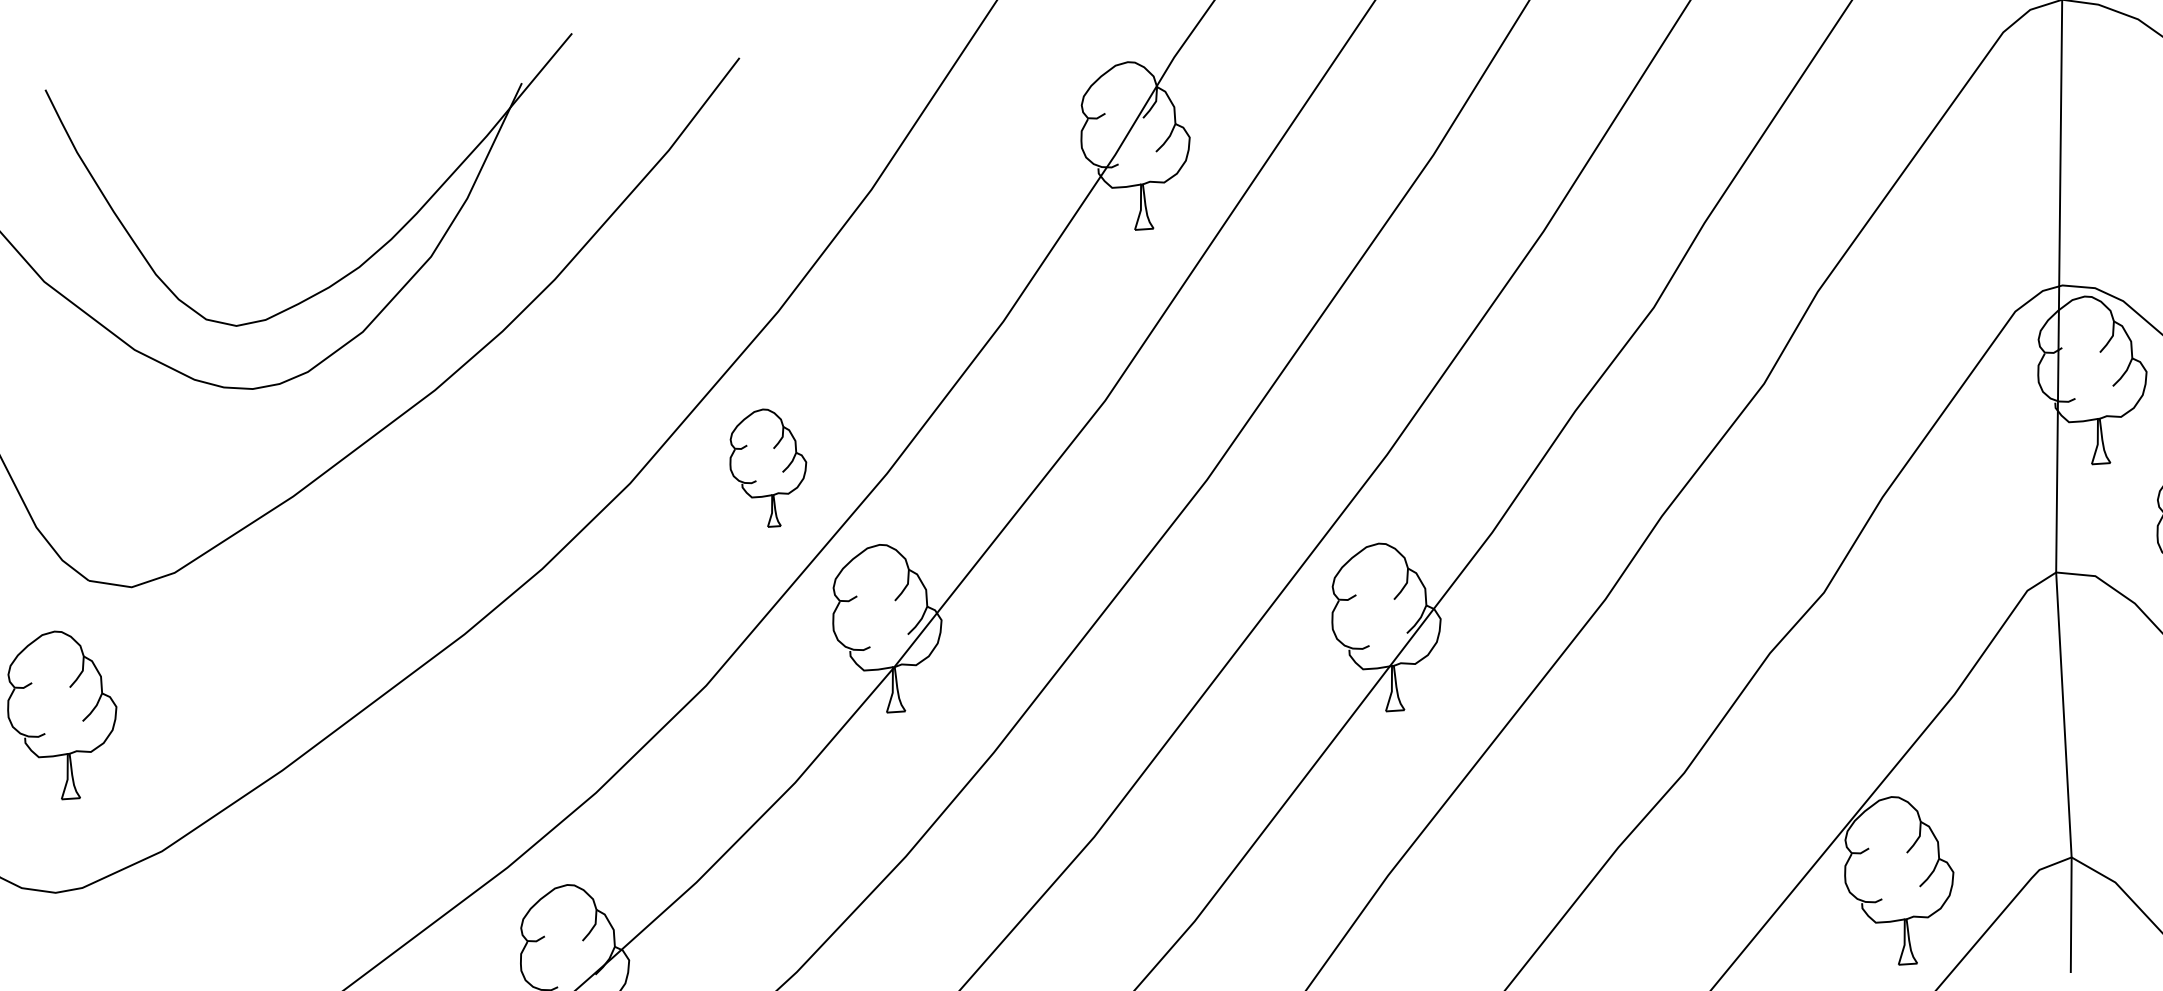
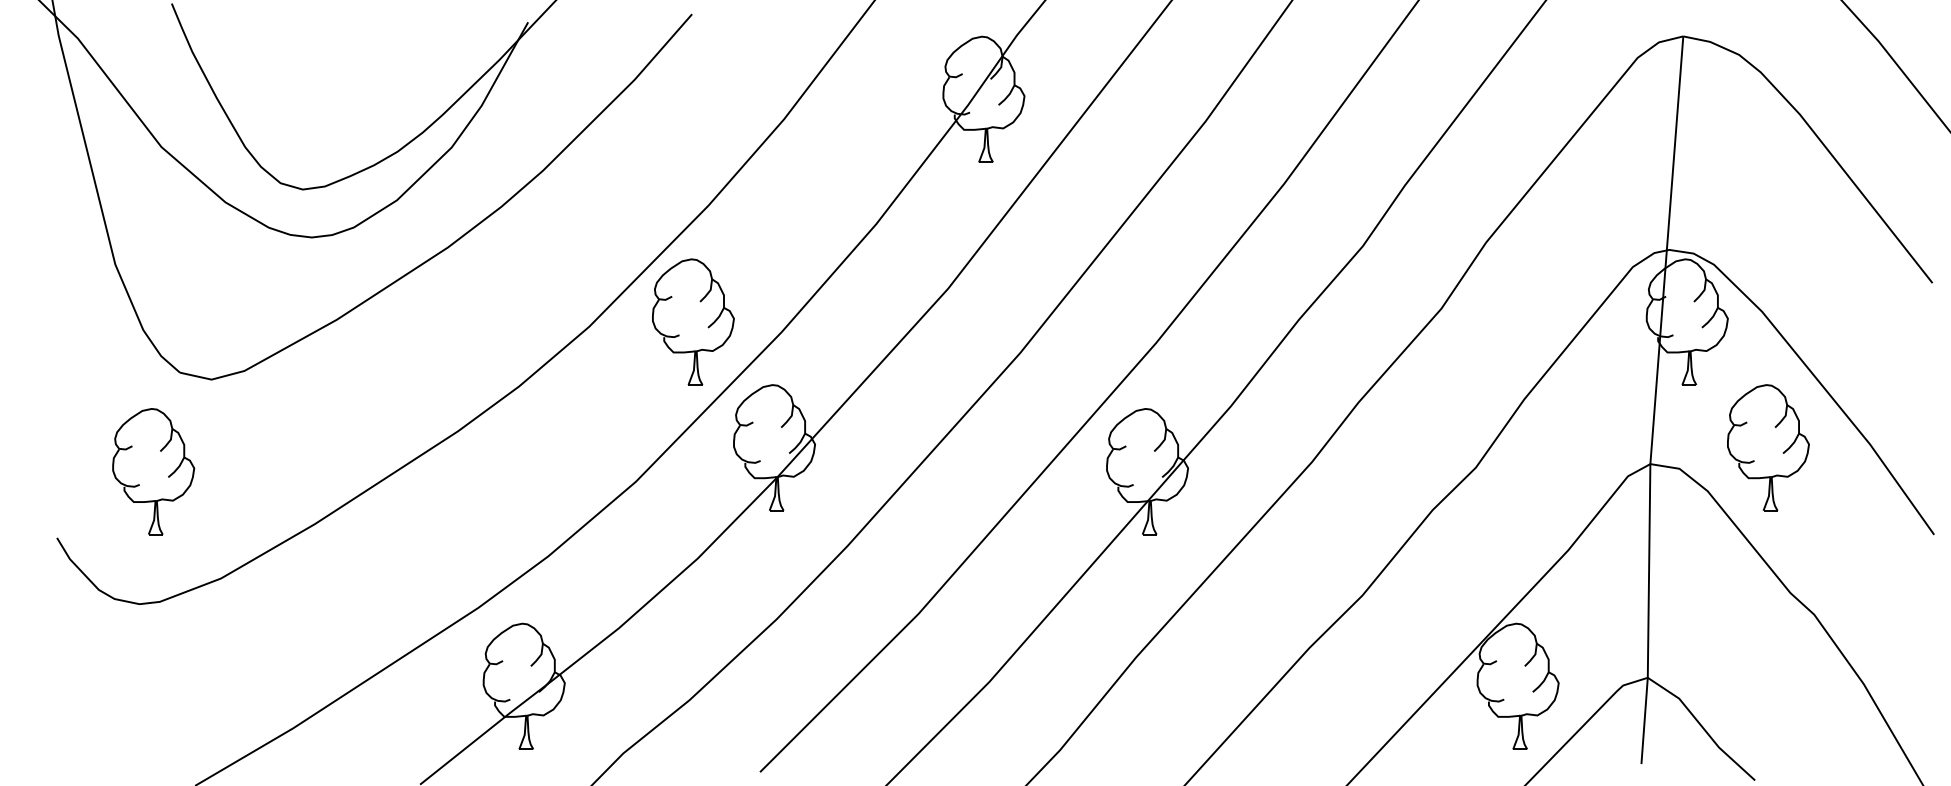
part: (768, 467) -> (693, 321), size x1.43

